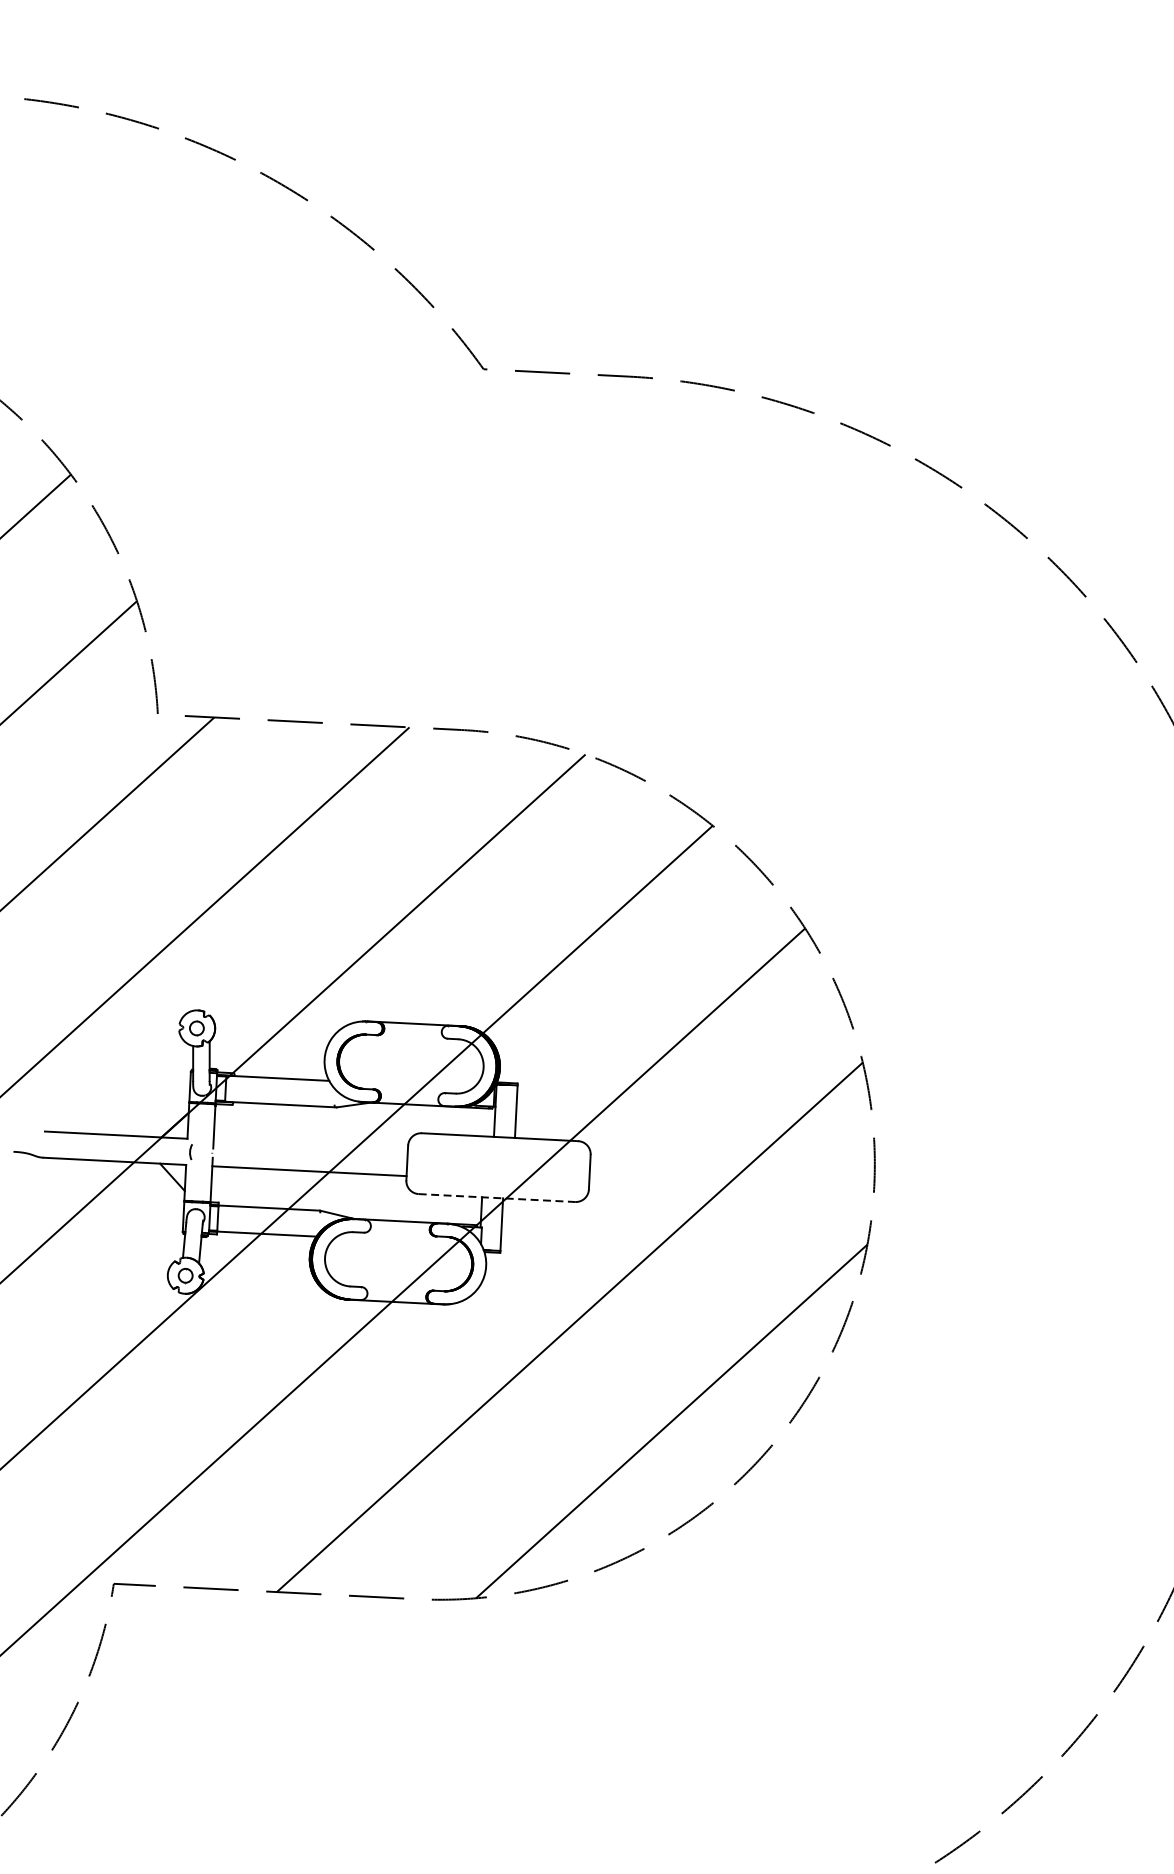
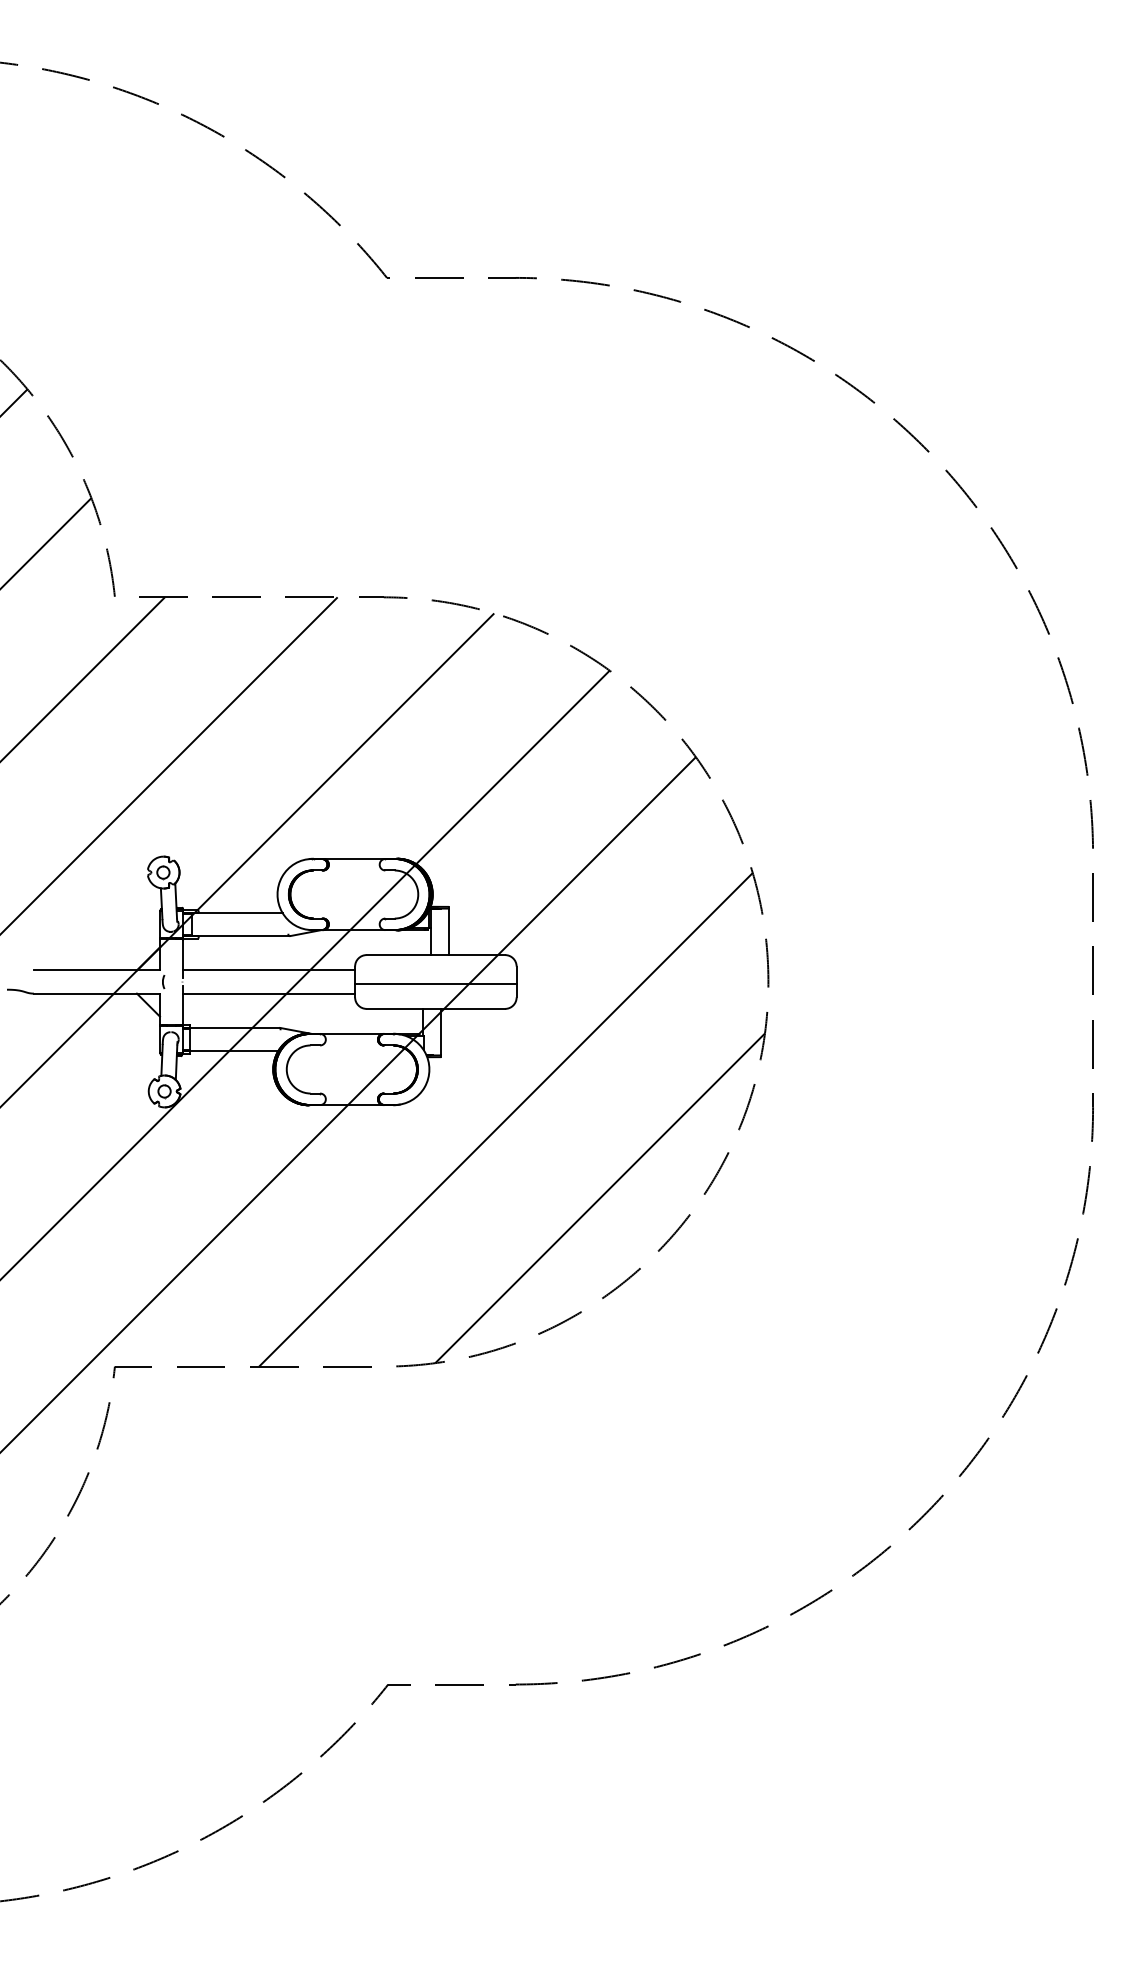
line: (311, 1145) -> (269, 970), added
line: (497, 1170) -> (435, 984), added
line: (497, 1197) -> (436, 1008), dashed -> solid

